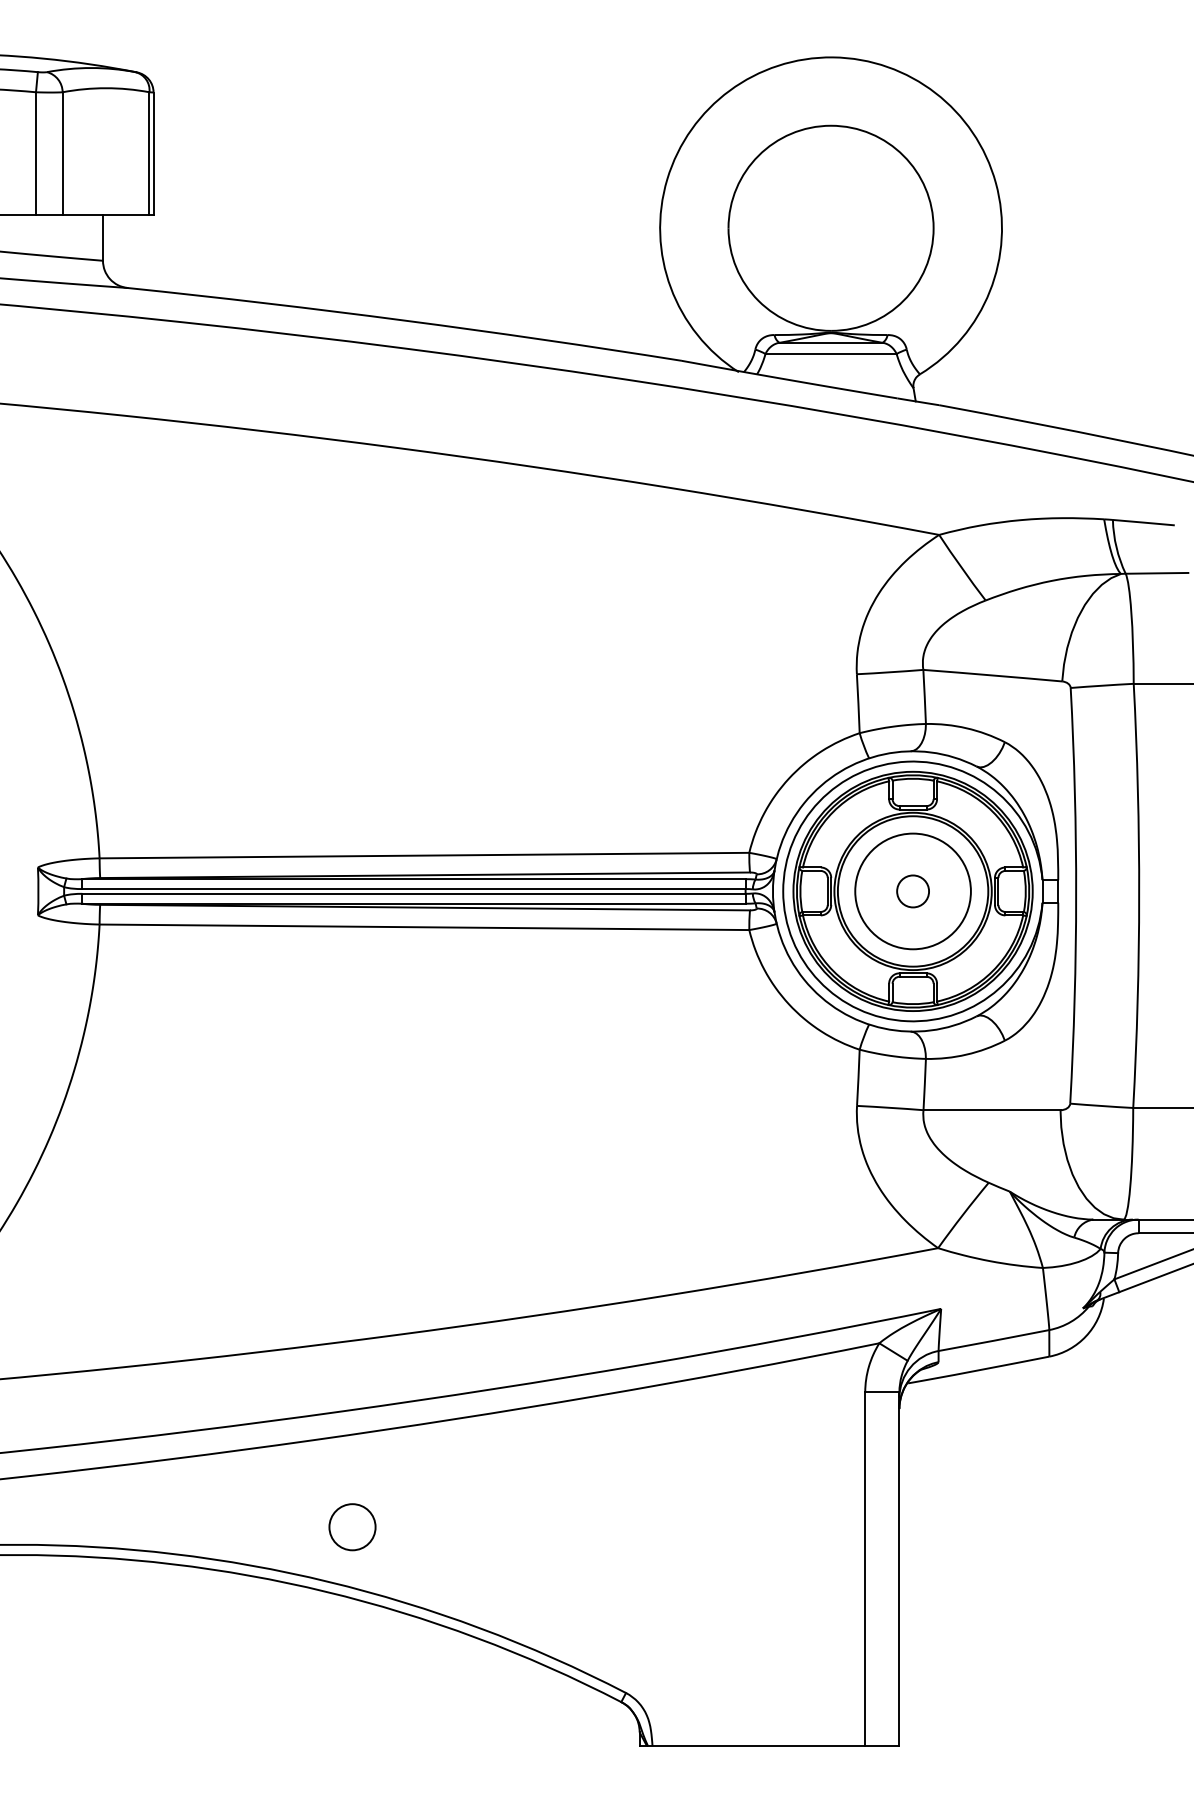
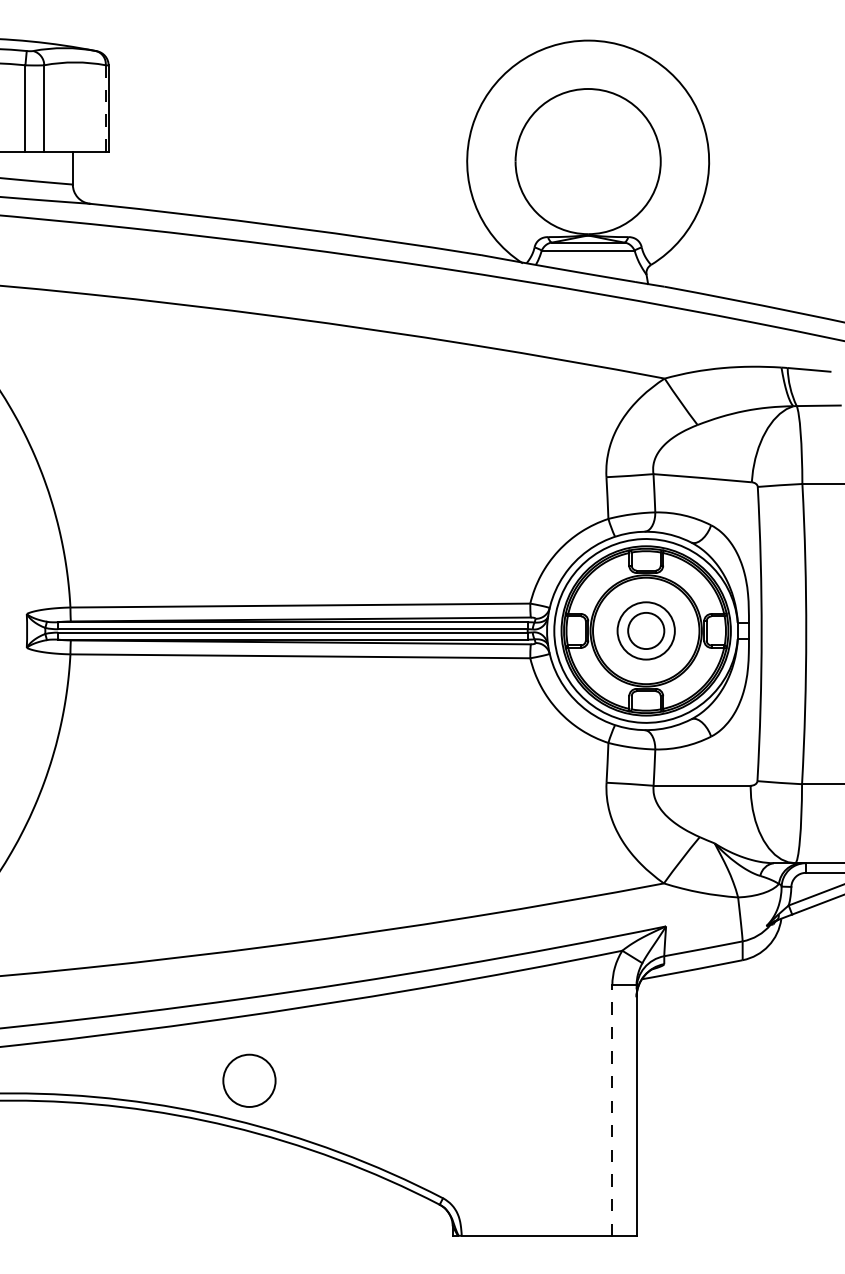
line: (149, 153) -> (105, 108), solid -> dashed
circle: (912, 891) -> (645, 630), size x0.7
circle: (913, 891) -> (646, 630), size x1.6
circle: (352, 1527) -> (249, 1081), size x1.6
line: (865, 1569) -> (612, 1110), solid -> dashed

